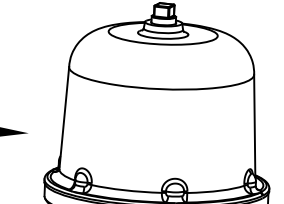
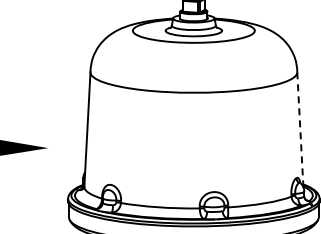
line: (254, 126) -> (300, 129), solid -> dashed

